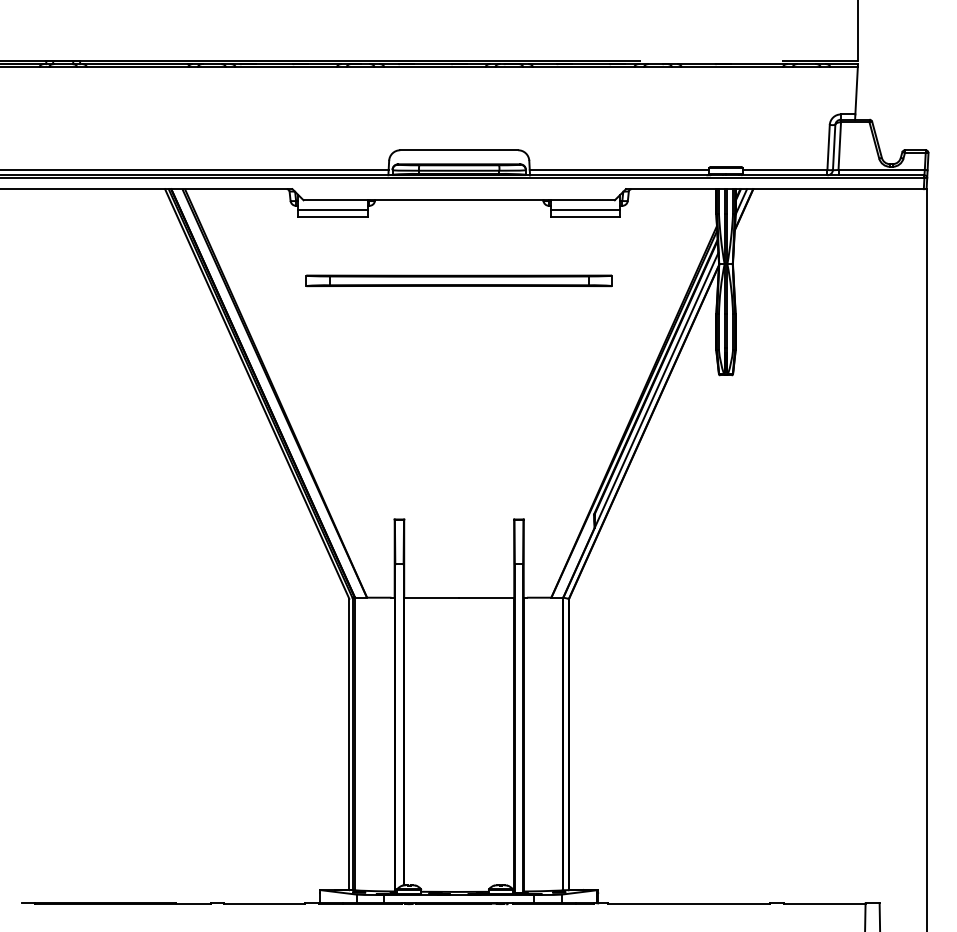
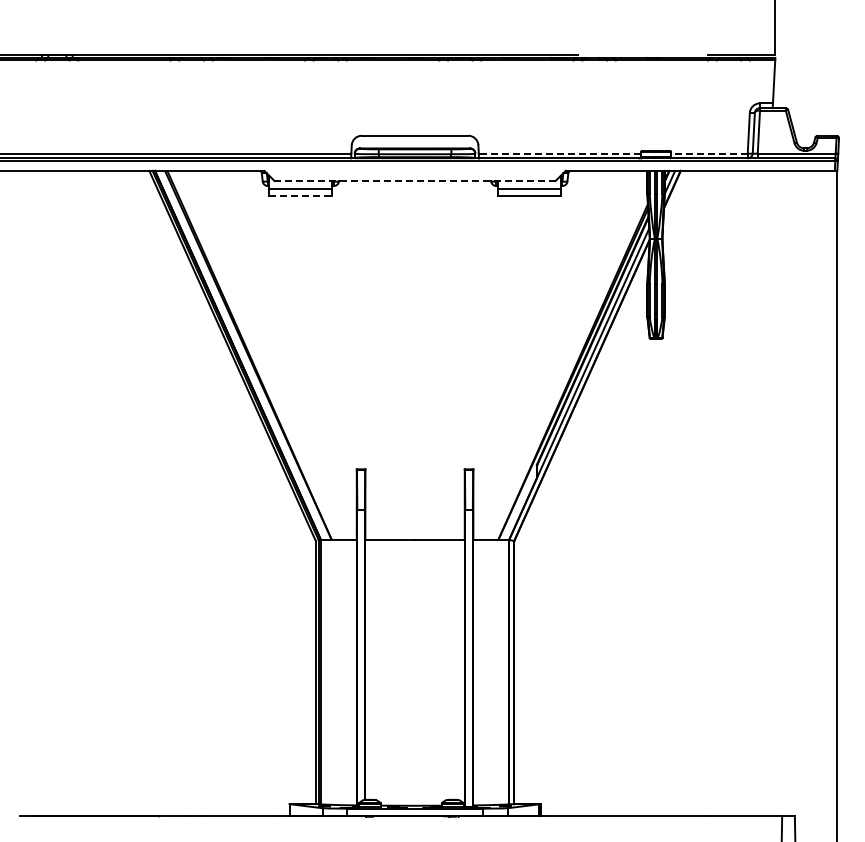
line: (619, 169) -> (559, 153), solid -> dashed
line: (784, 169) -> (708, 153), solid -> dashed
line: (459, 199) -> (415, 180), solid -> dashed
line: (333, 217) -> (301, 196), solid -> dashed
part: (458, 280) -> (414, 253), removed

